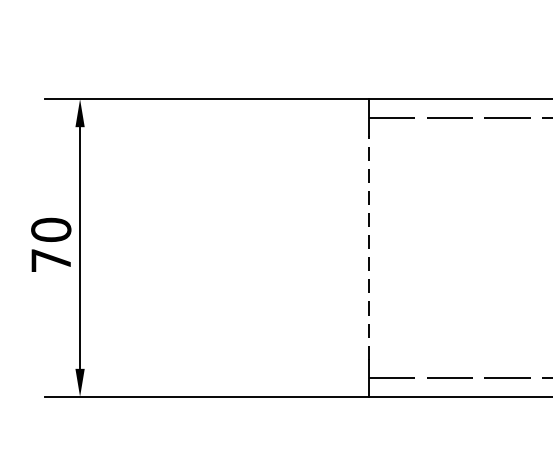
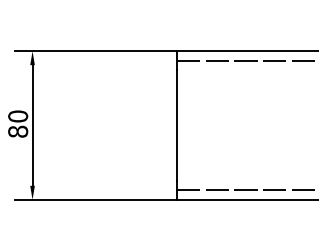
line: (368, 248) -> (176, 125), dashed -> solid
text: (51, 260) -> (18, 131), 70 -> 80

